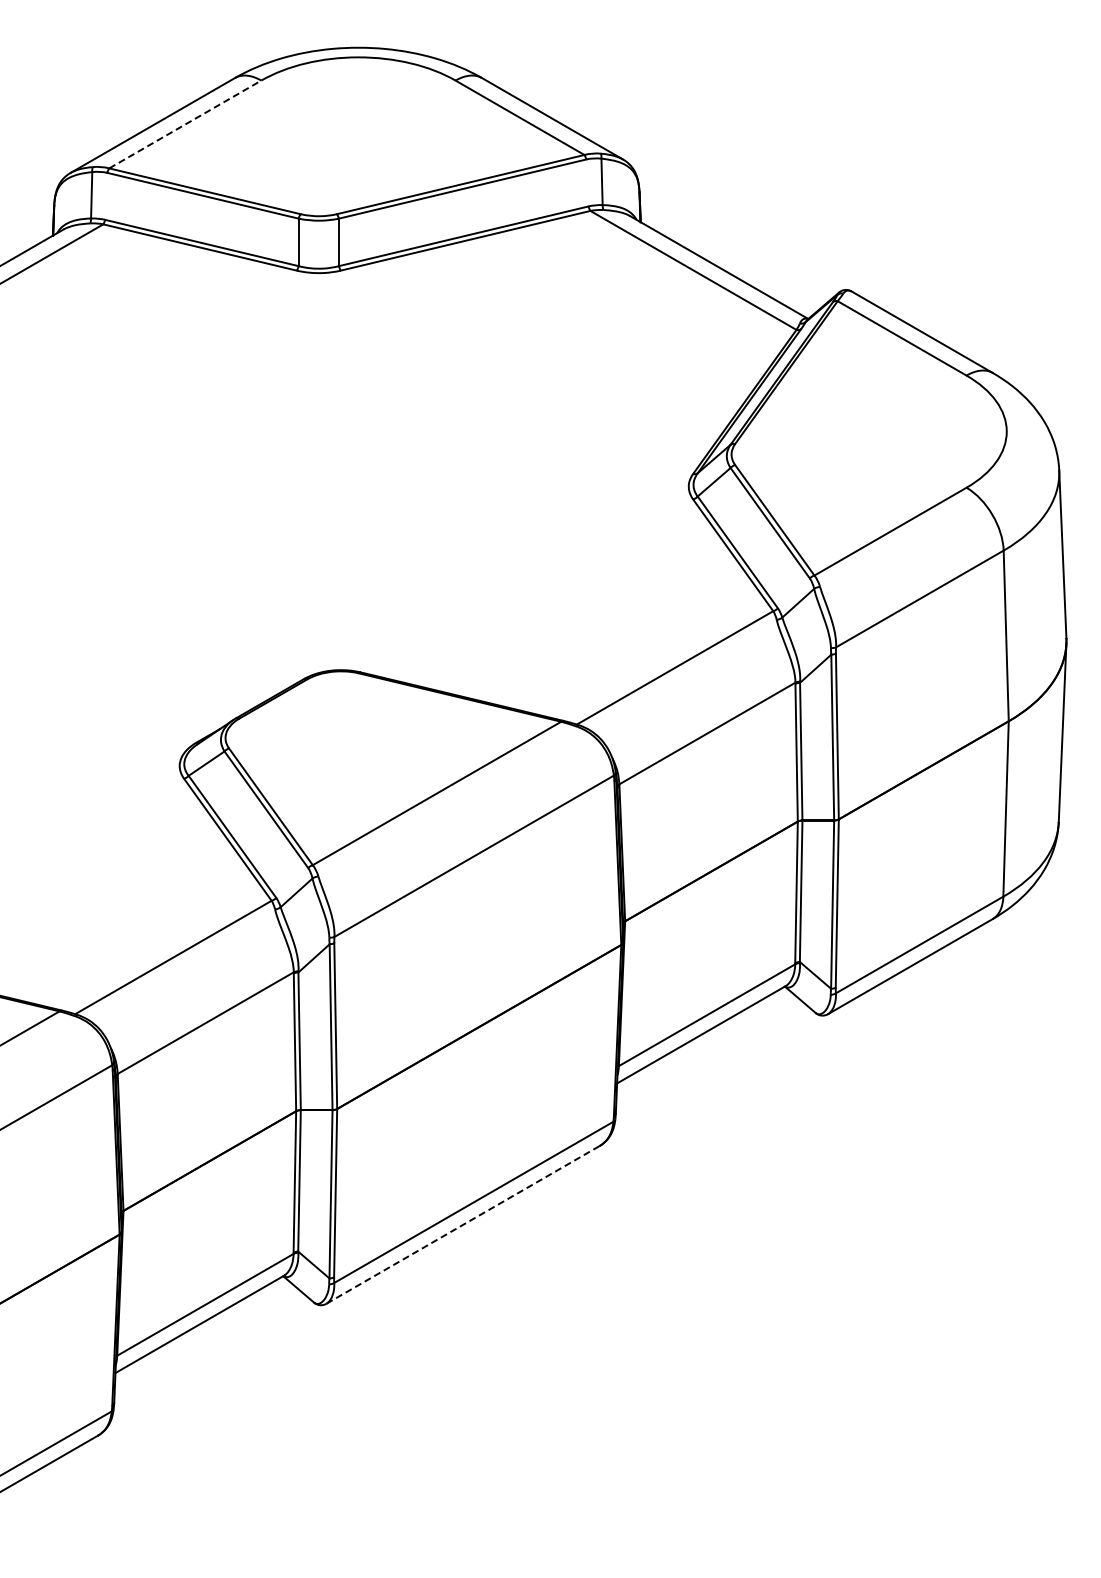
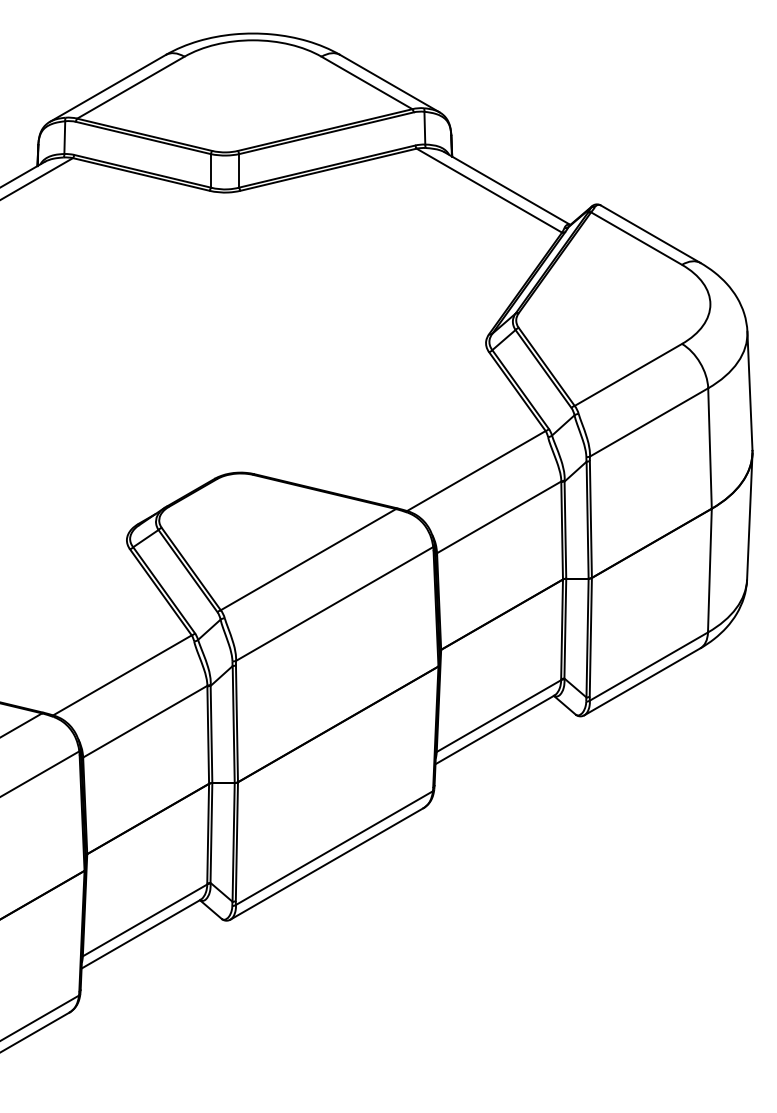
line: (185, 124) -> (130, 87), dashed -> solid
line: (462, 1224) -> (326, 863), dashed -> solid

